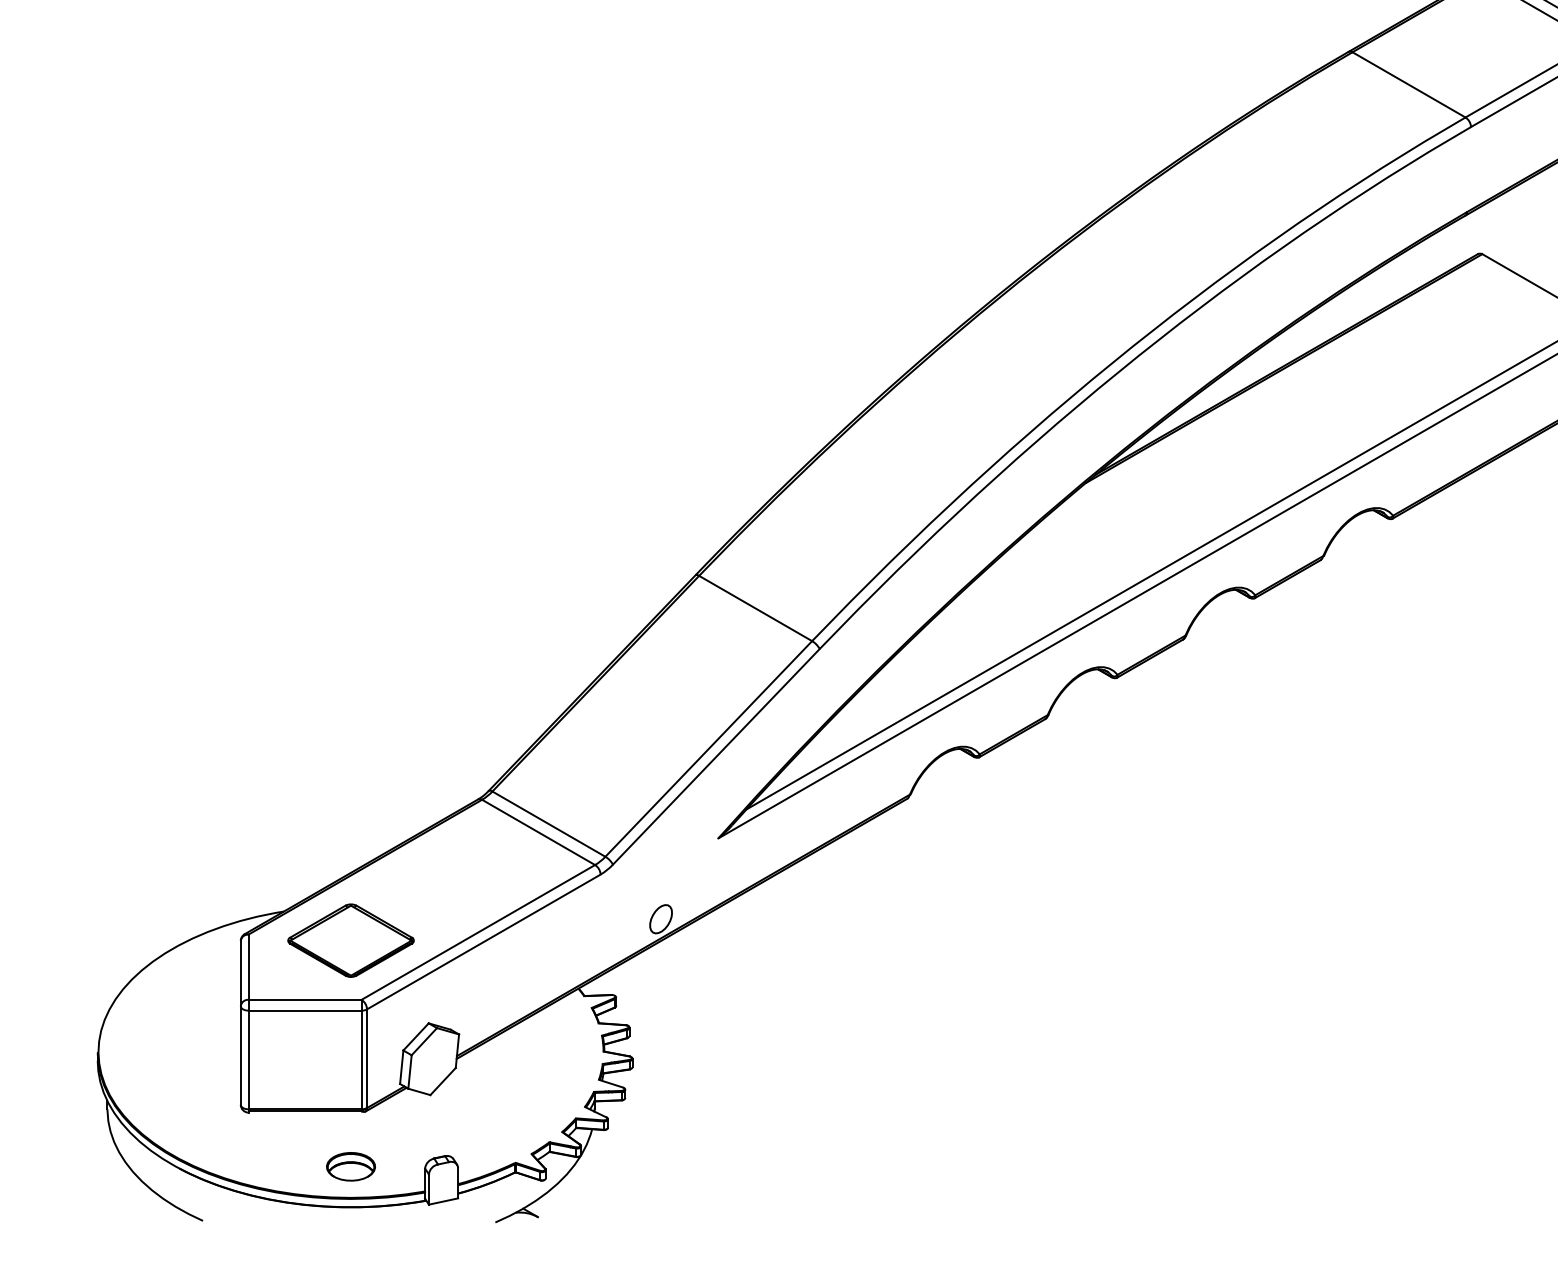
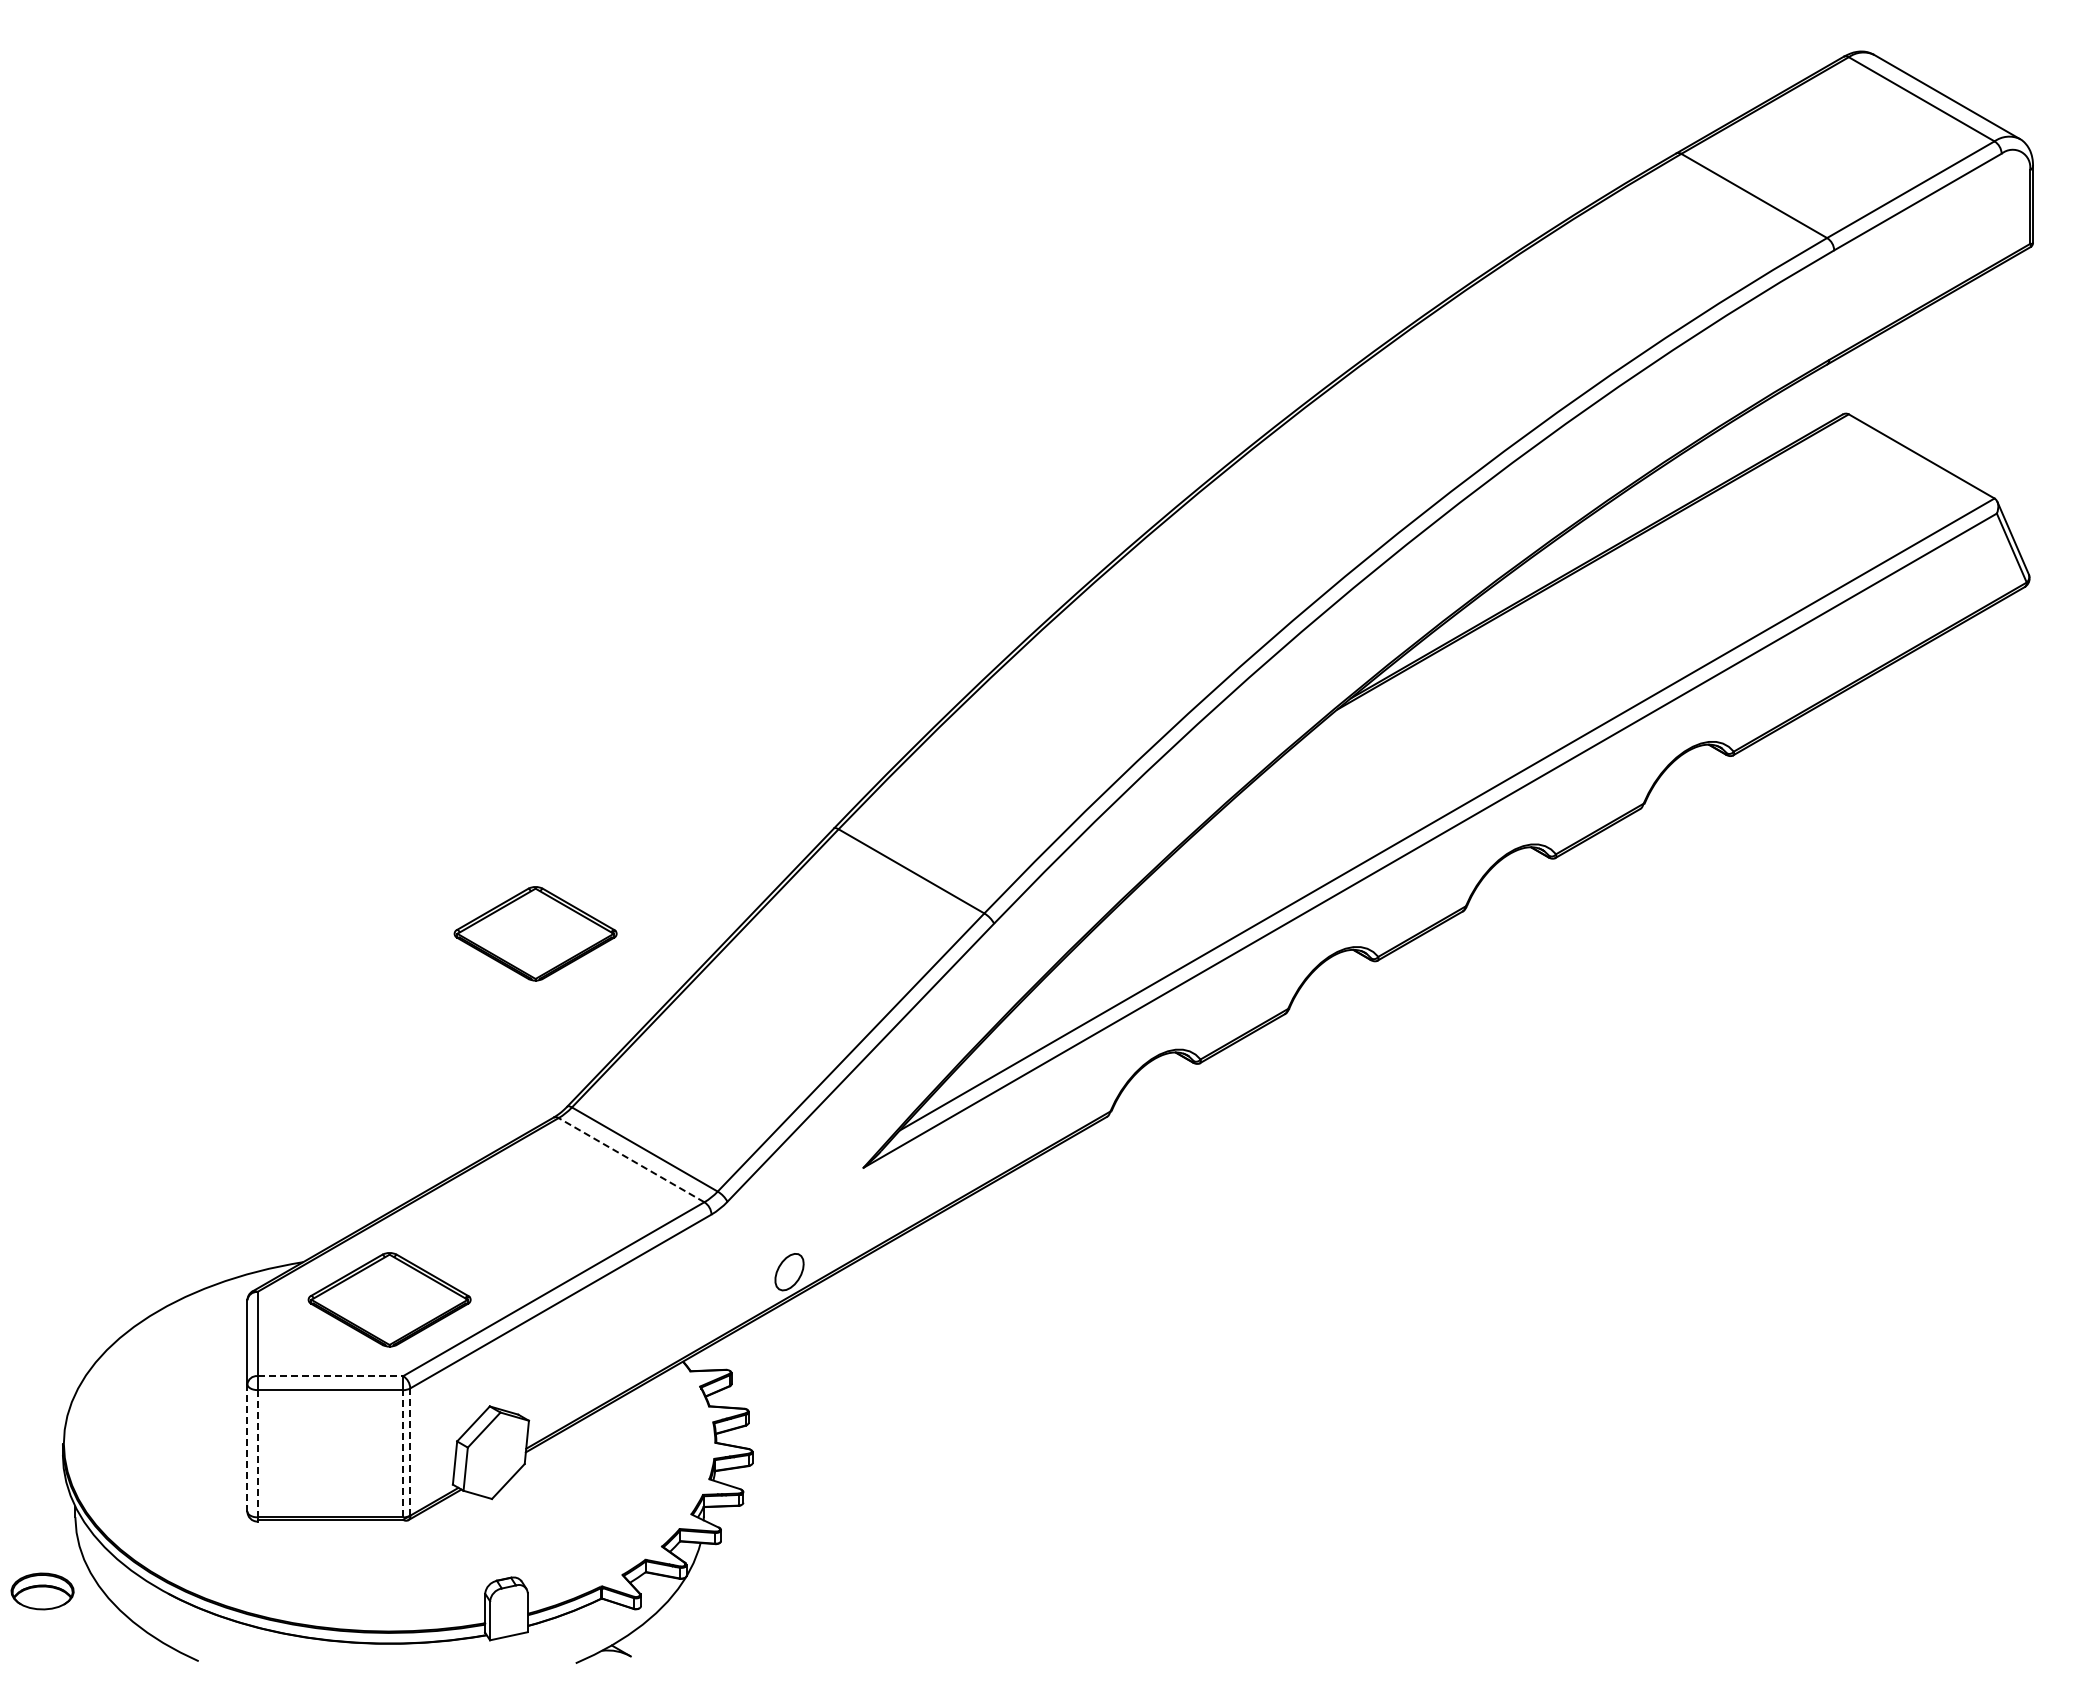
part: (464, 656) -> (535, 933), added
line: (538, 831) -> (631, 1159), solid -> dashed
line: (305, 1000) -> (330, 1376), solid -> dashed
line: (240, 1055) -> (247, 1447), solid -> dashed
line: (248, 1059) -> (257, 1453), solid -> dashed
line: (361, 1059) -> (403, 1453), solid -> dashed
line: (367, 1059) -> (410, 1452), solid -> dashed
part: (350, 1166) -> (42, 1591), moved

